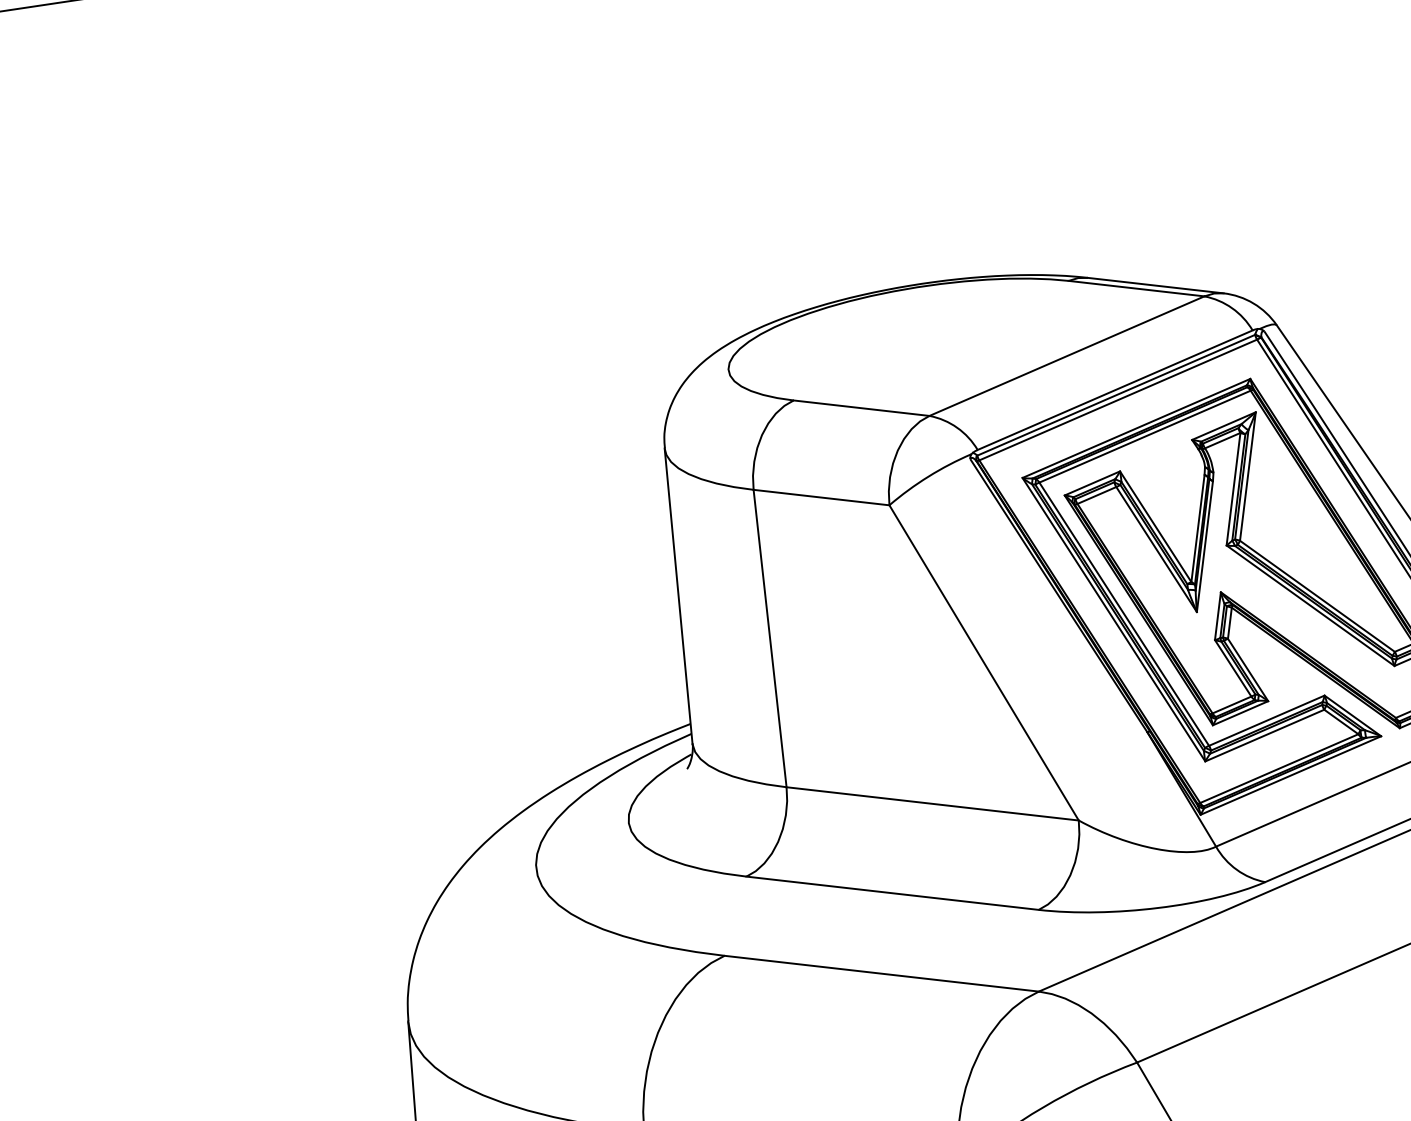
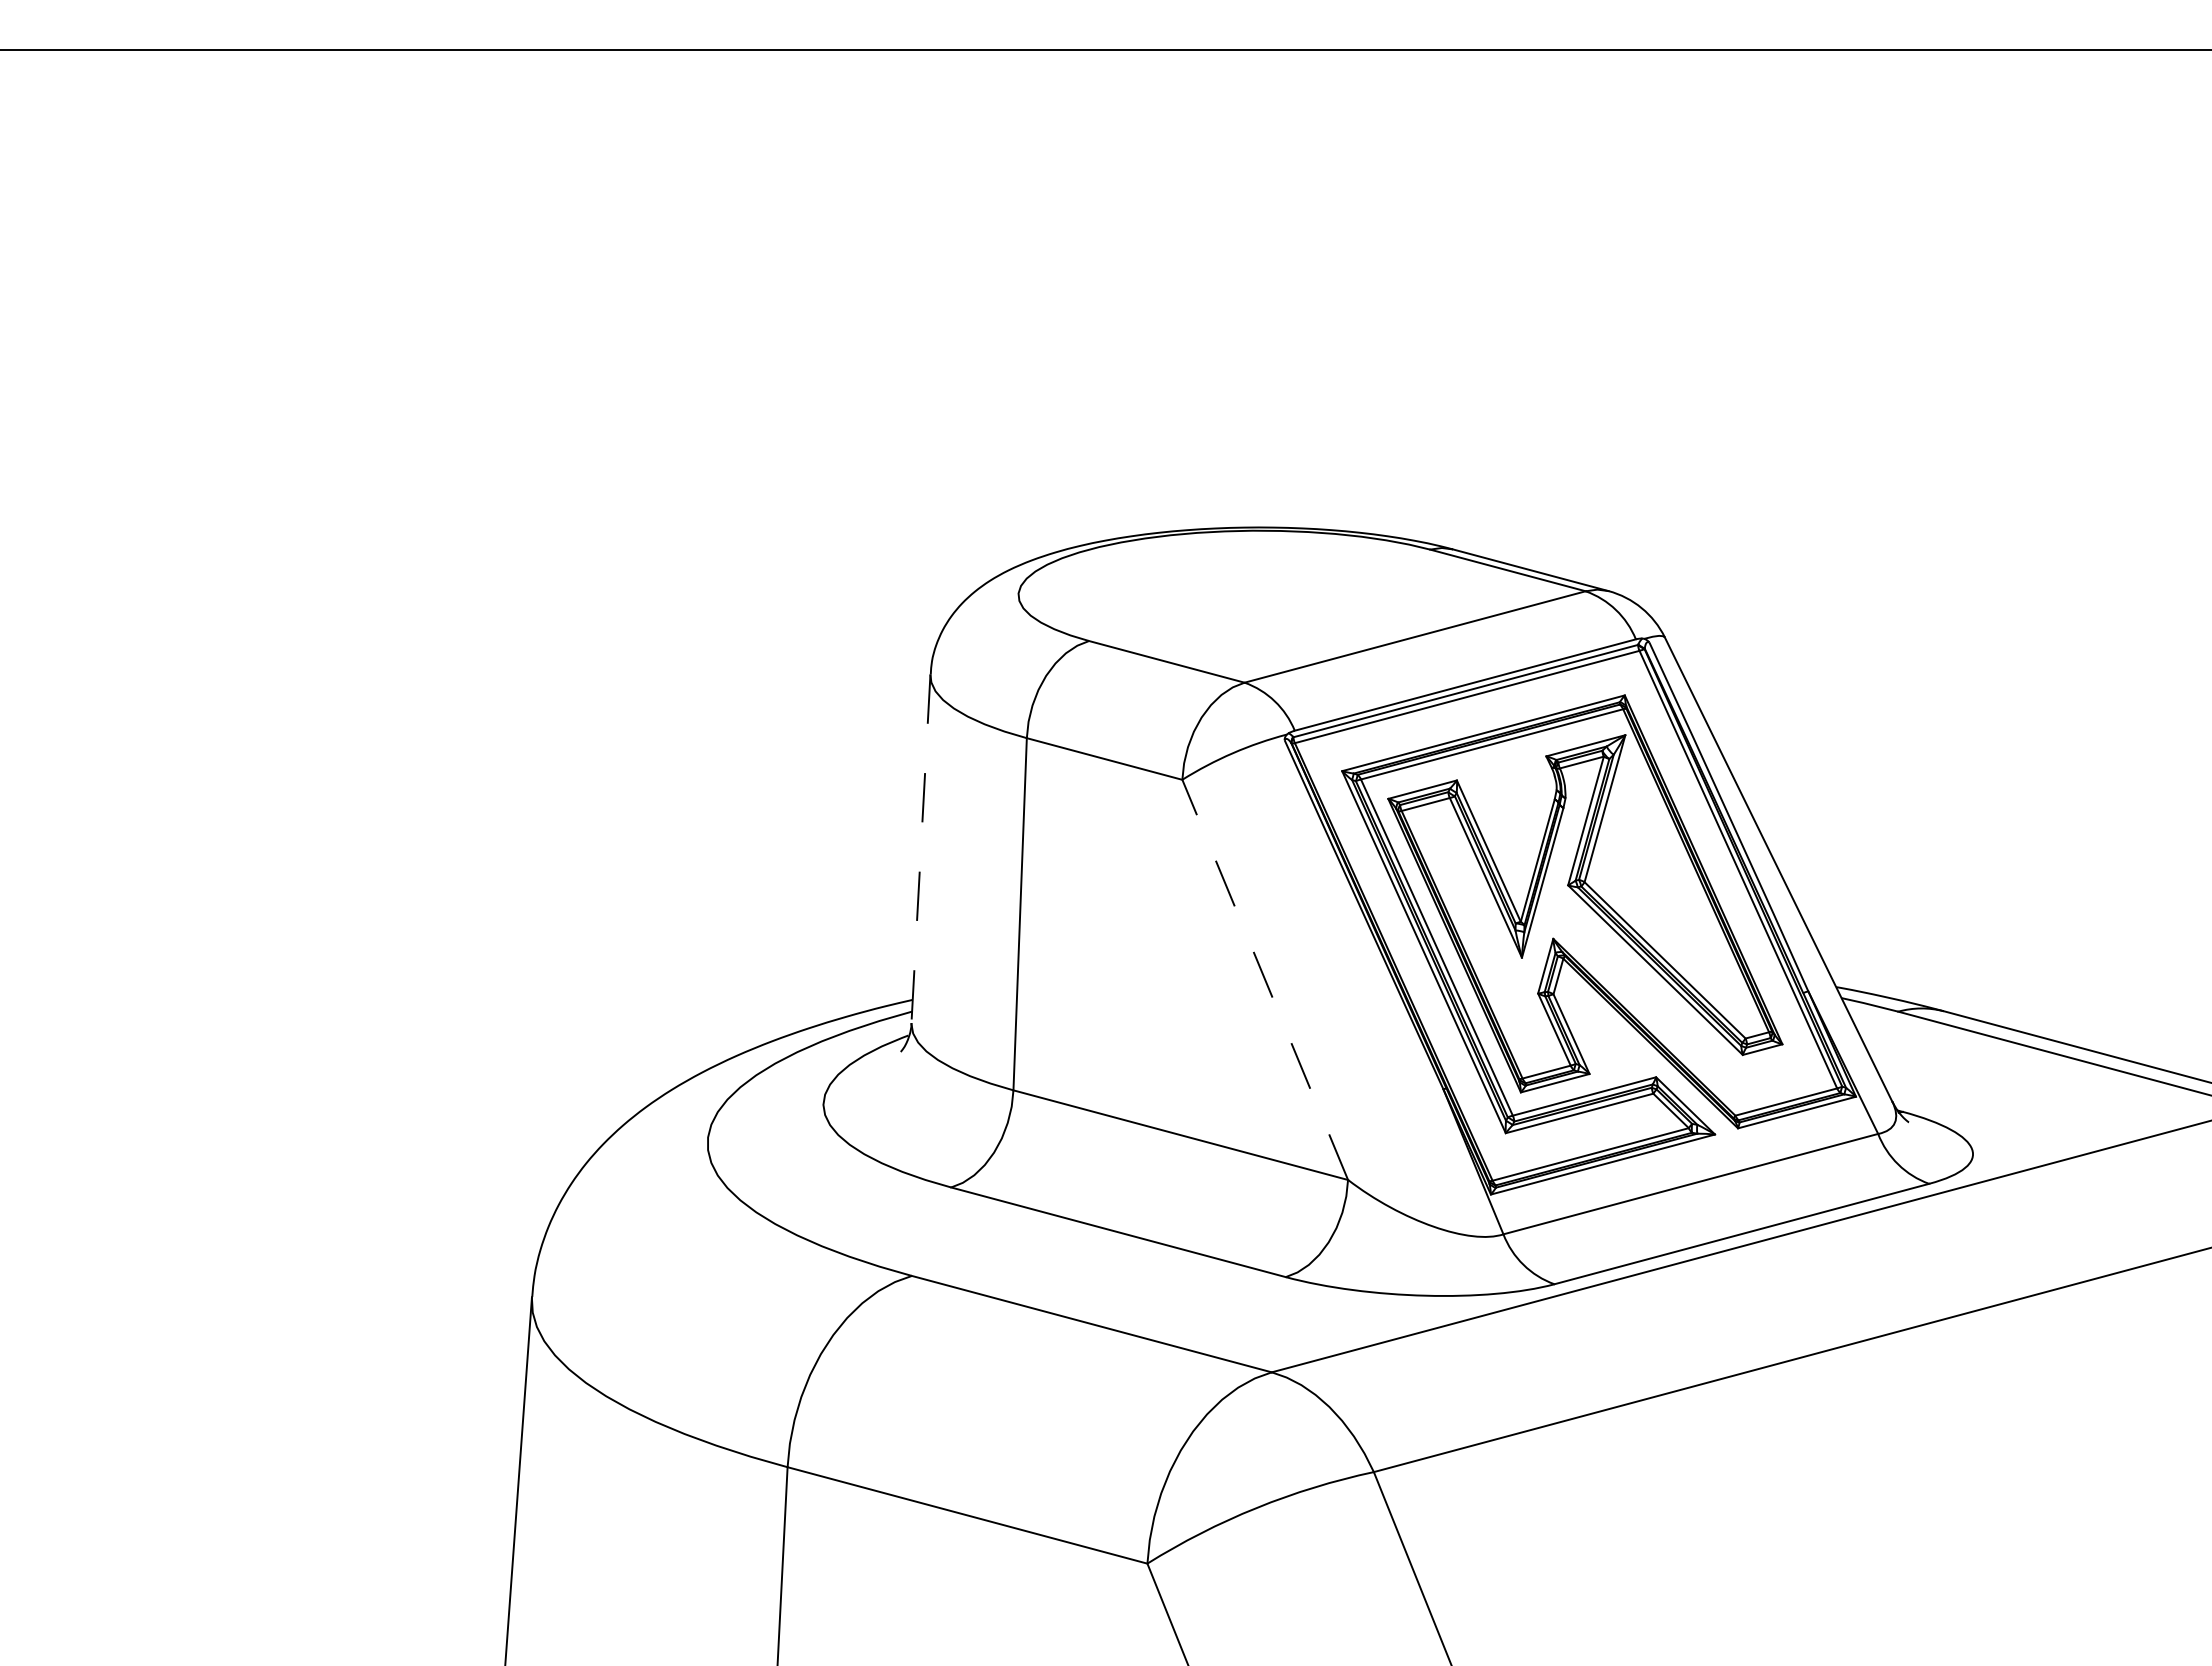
line: (678, 595) -> (920, 848), solid -> dashed
line: (984, 662) -> (1265, 979), solid -> dashed

